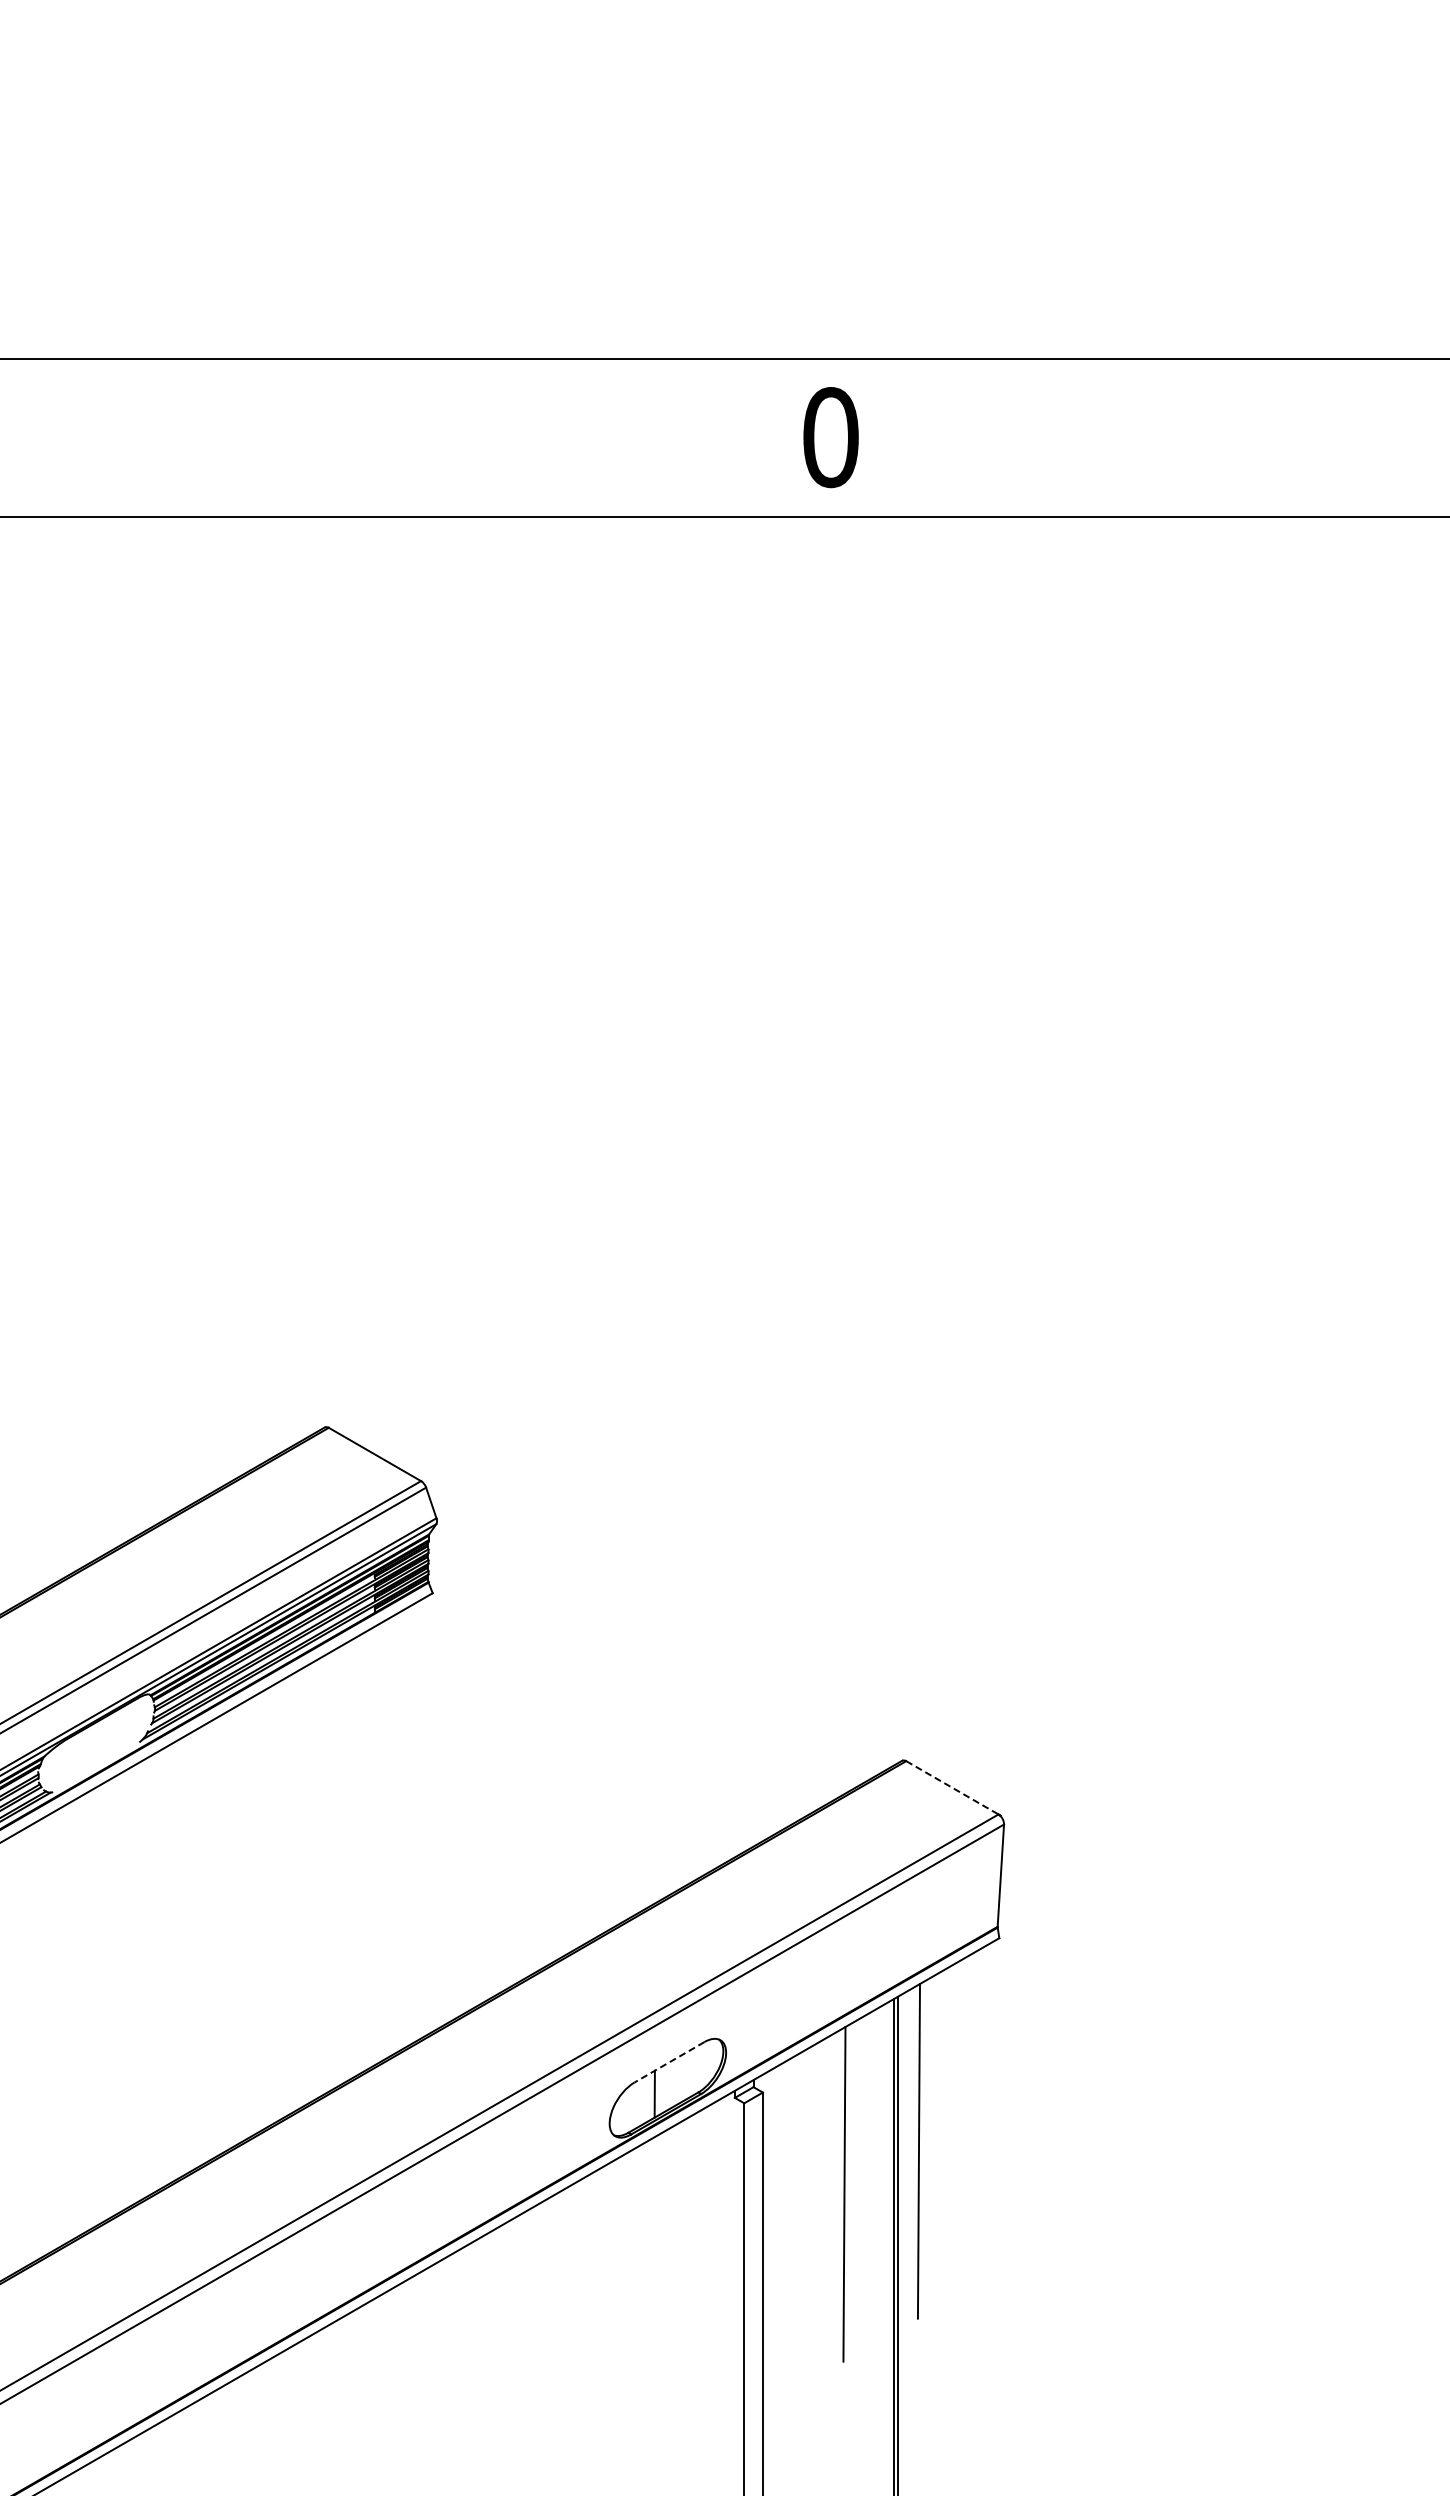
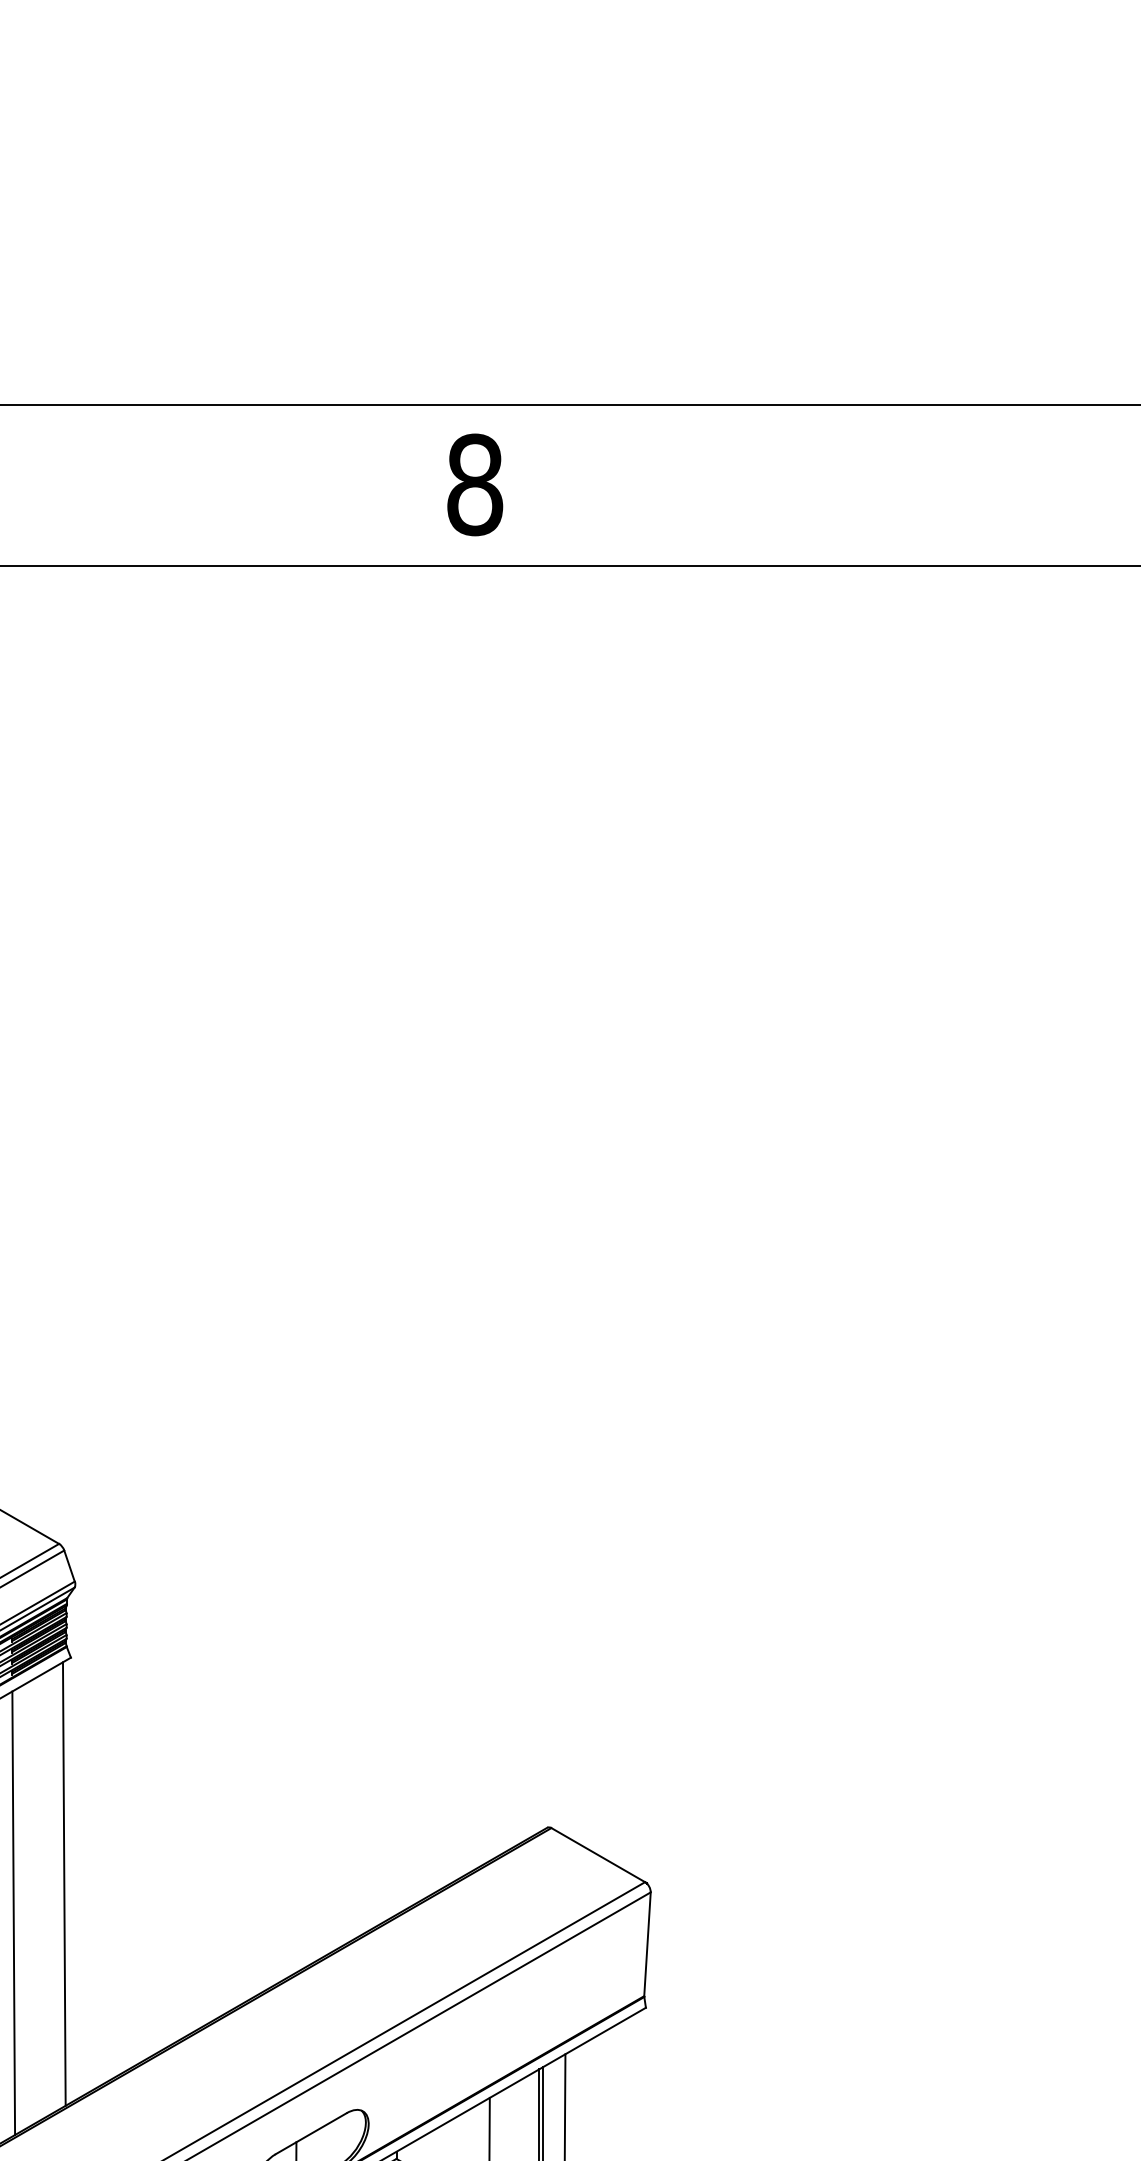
text: (830, 437) -> (474, 484), 0 -> 8
line: (952, 1788) -> (598, 1855), dashed -> solid
line: (425, 1815) -> (63, 1883), added
line: (376, 1844) -> (13, 1912), added
line: (669, 2062) -> (311, 2133), dashed -> solid

